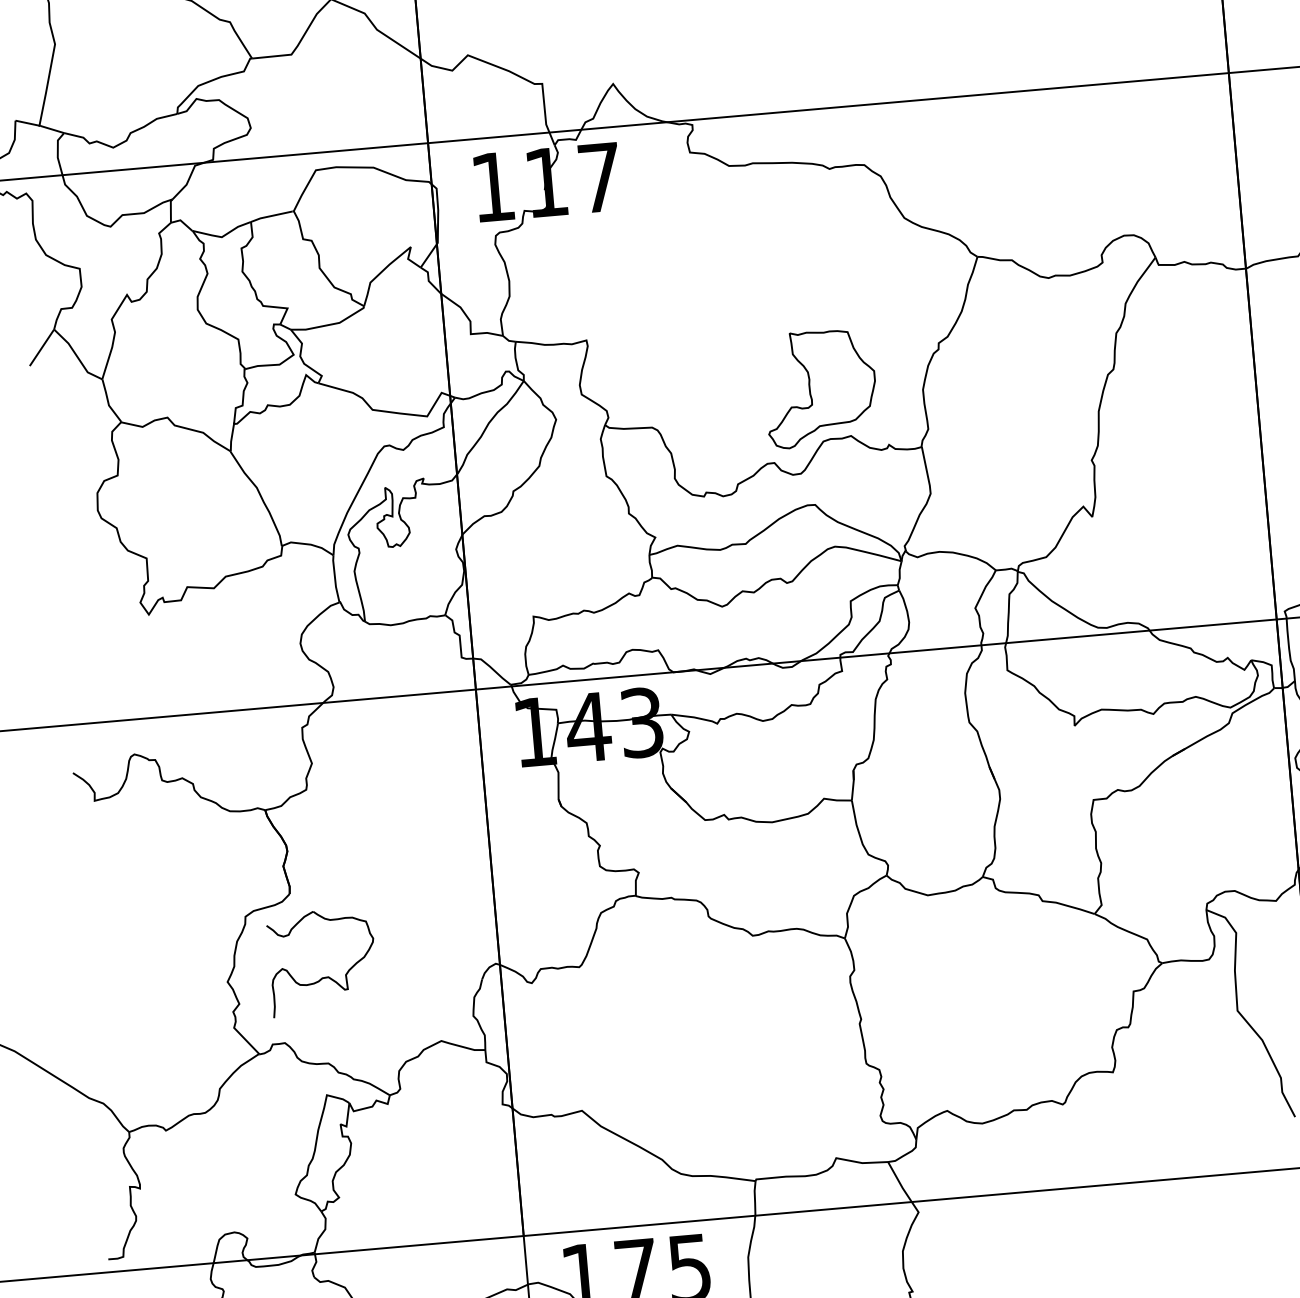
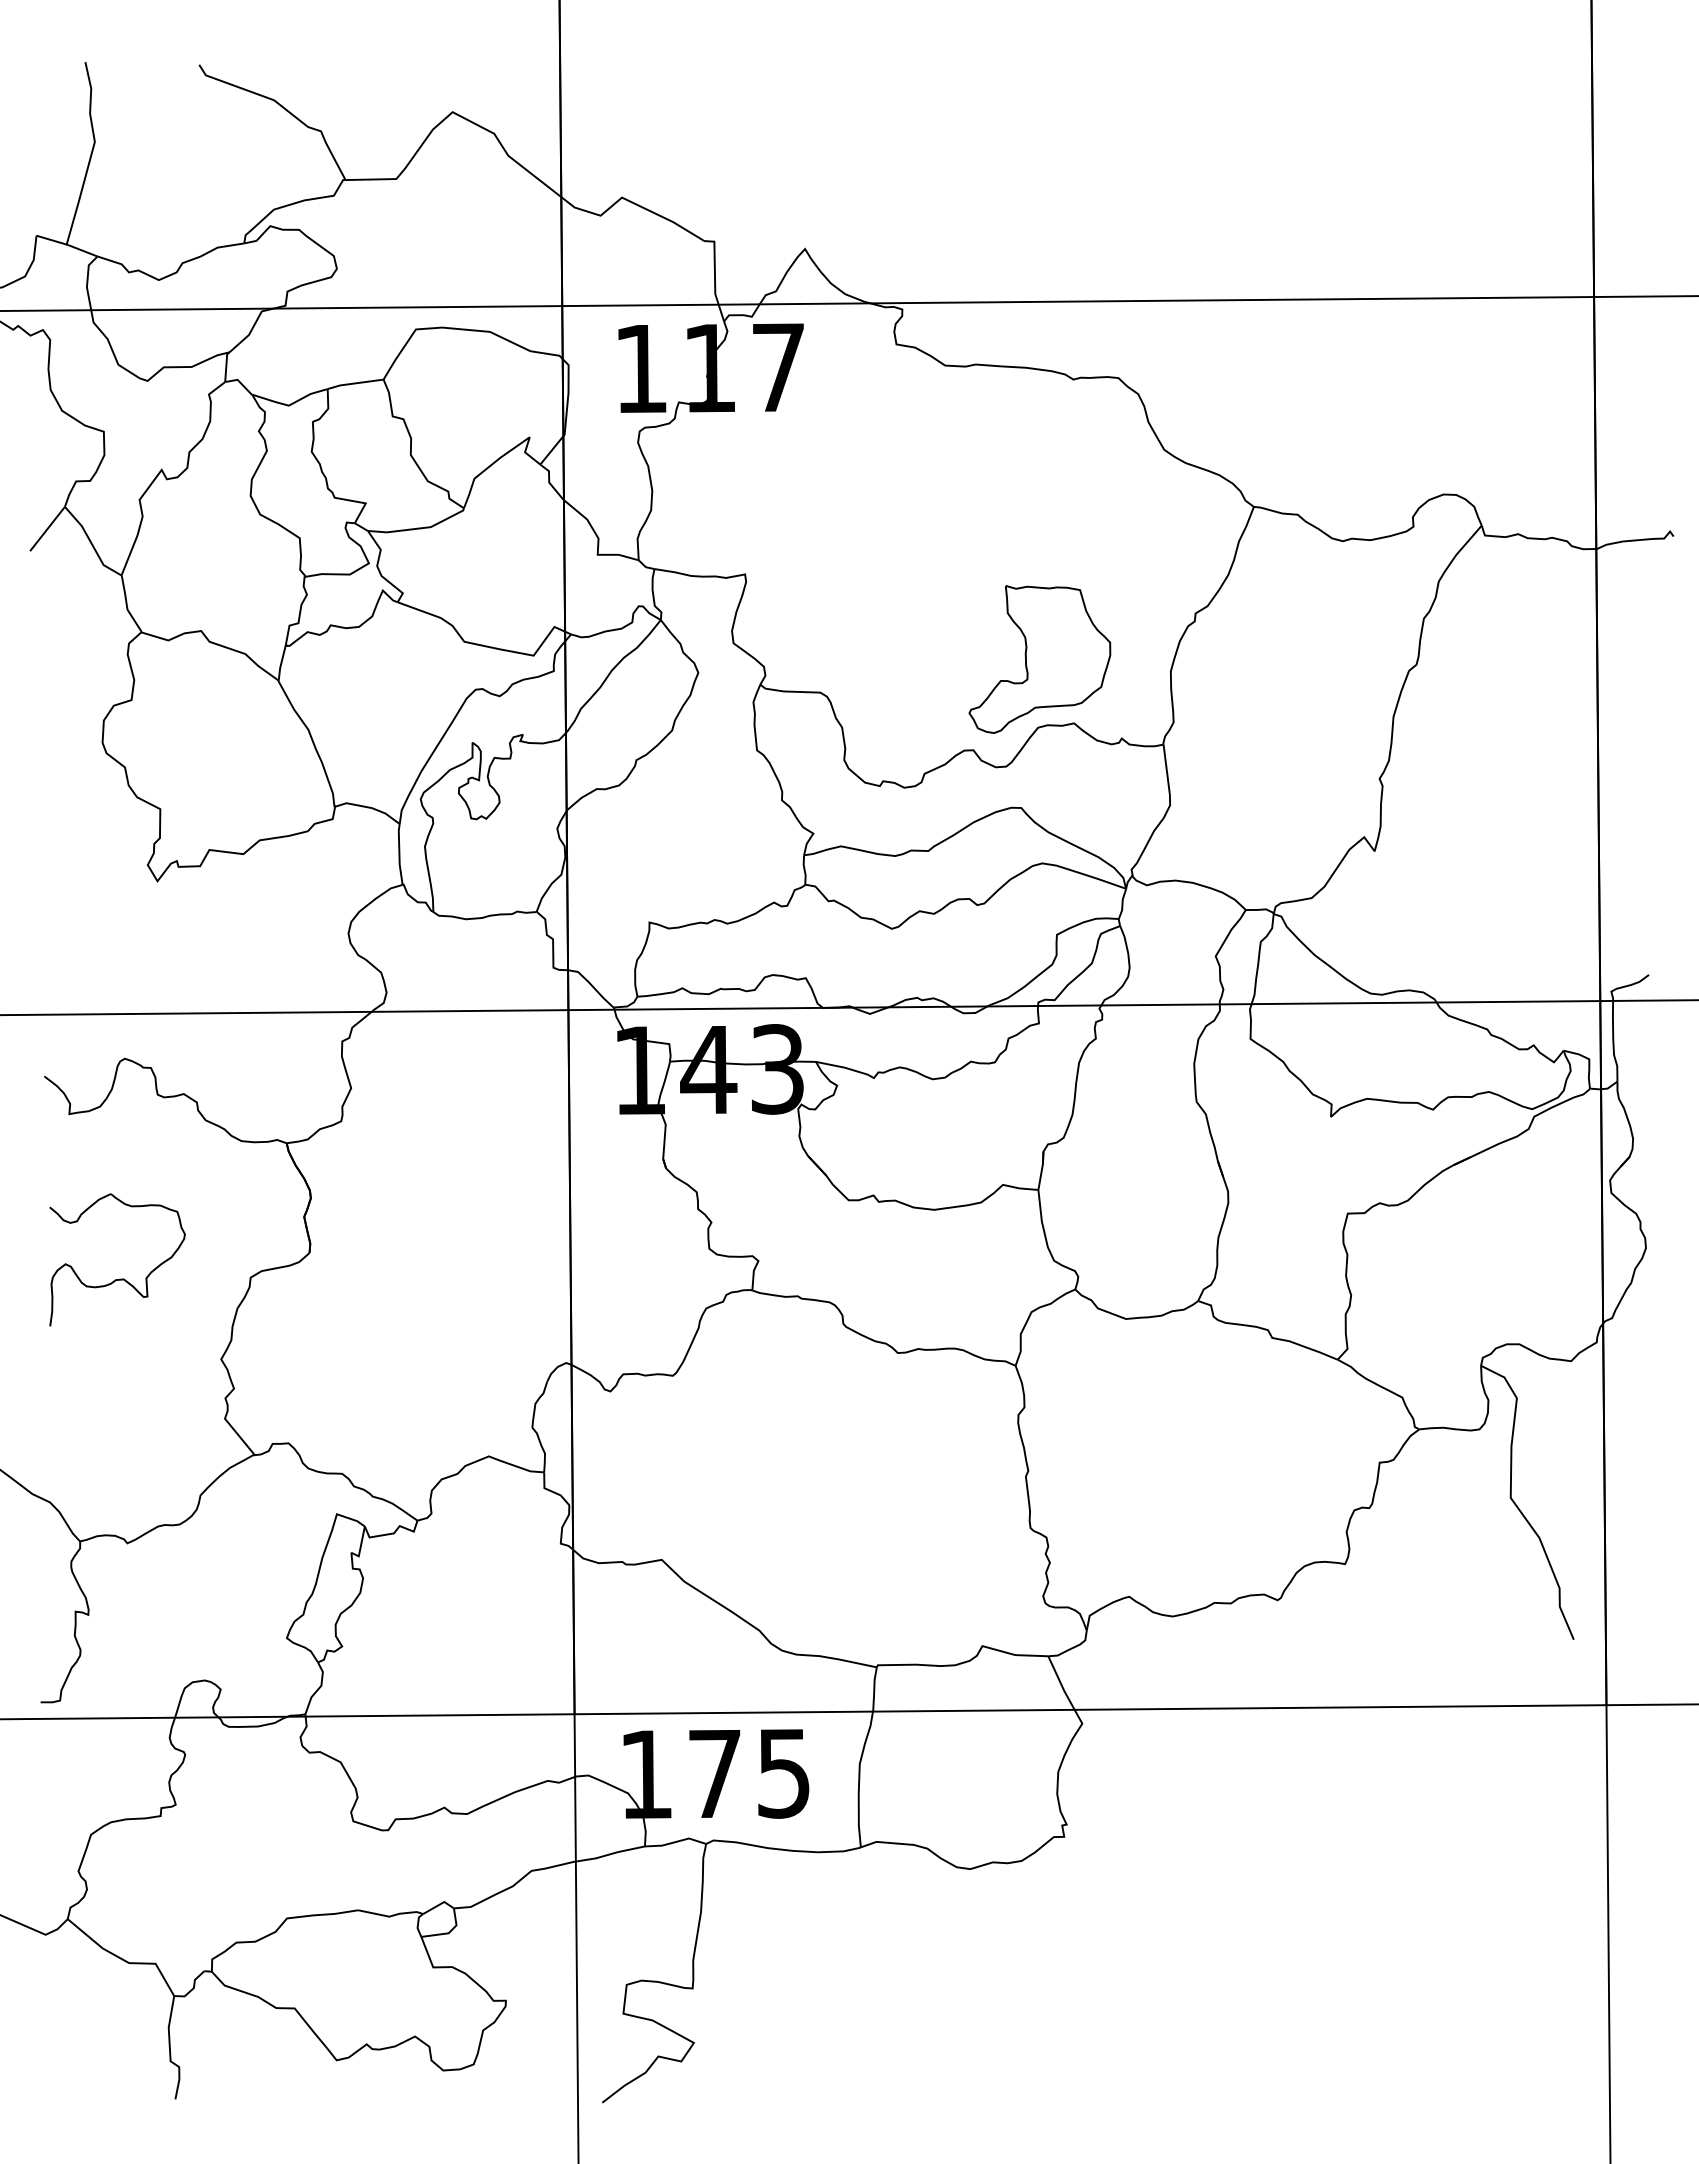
part: (325, 976) -> (119, 1278), moved

